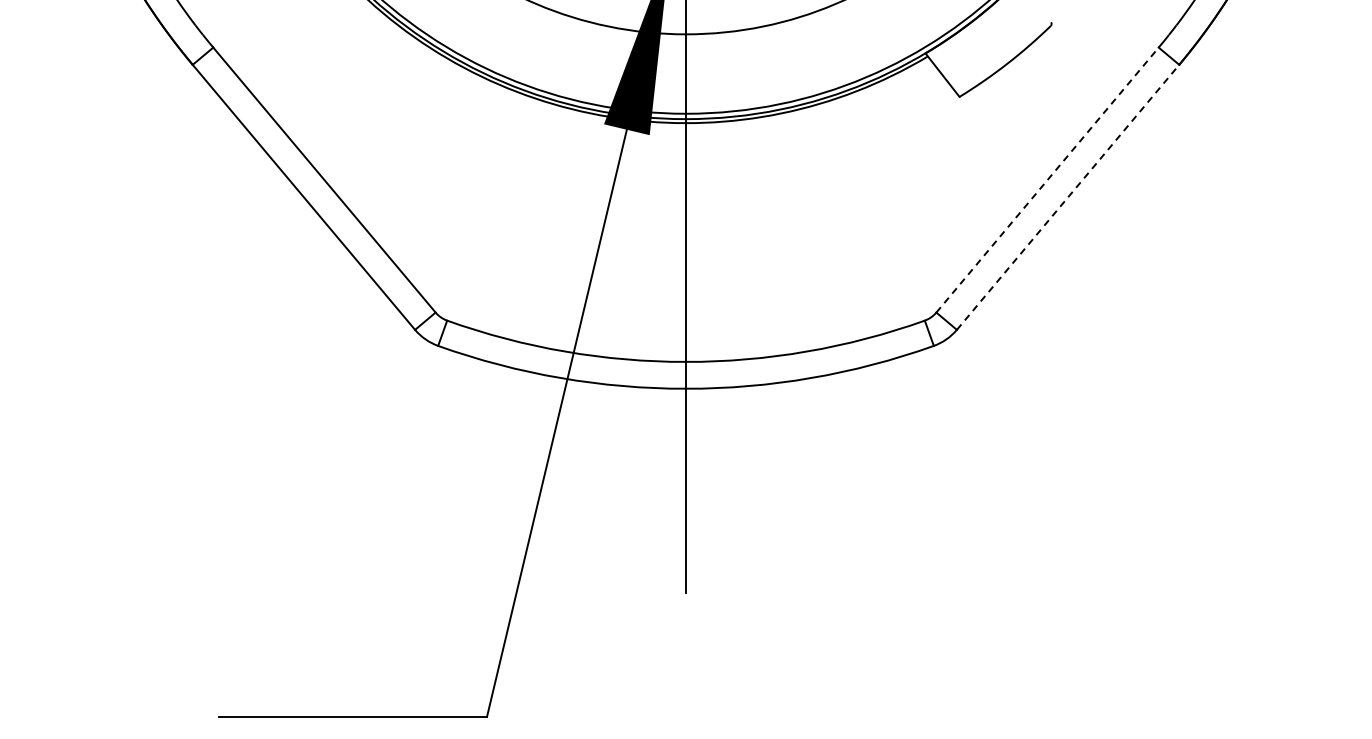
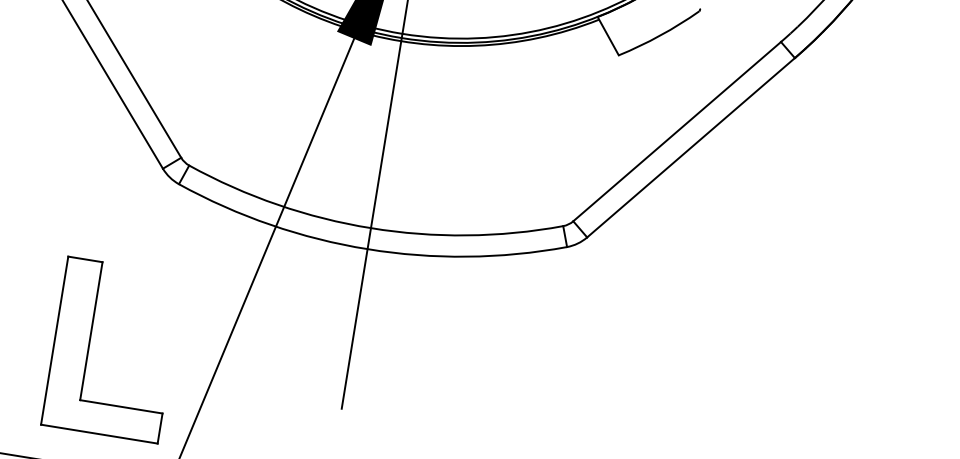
line: (1047, 180) -> (677, 131), dashed -> solid
line: (1068, 197) -> (691, 147), dashed -> solid
part: (359, 565) -> (89, 346), added

